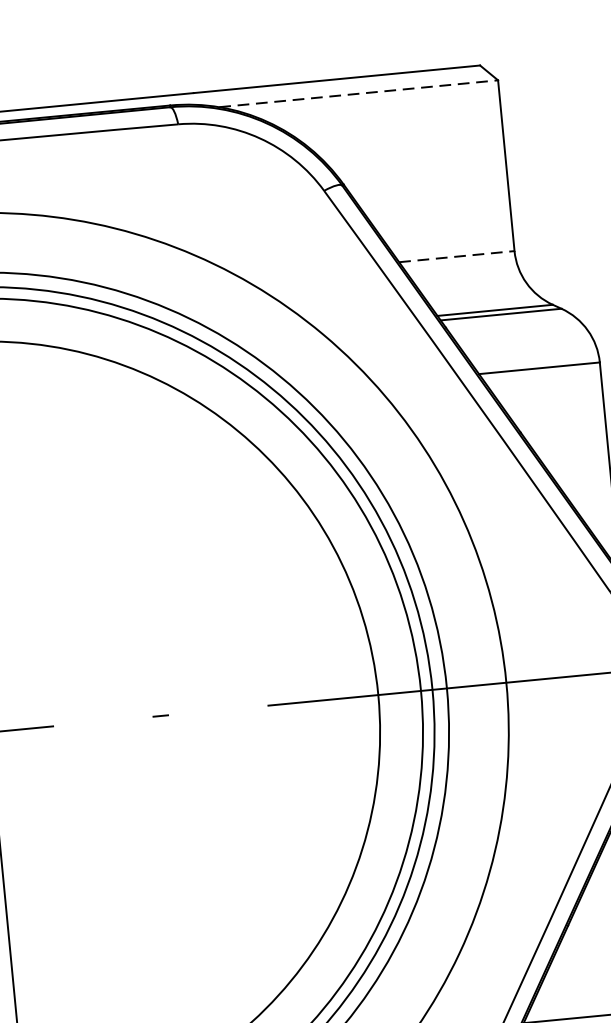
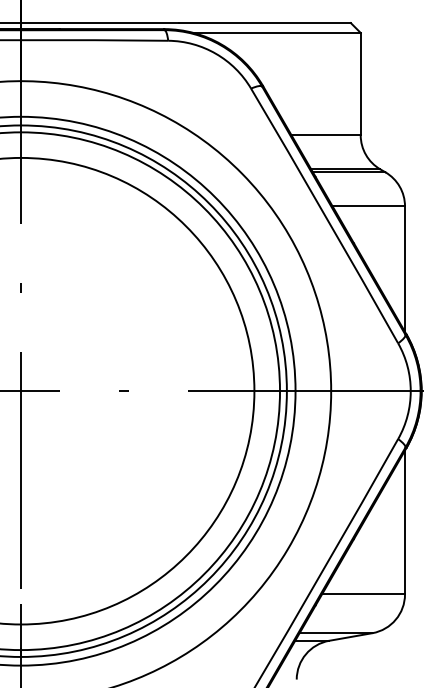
line: (359, 92) -> (277, 32), dashed -> solid
line: (457, 256) -> (326, 135), dashed -> solid

